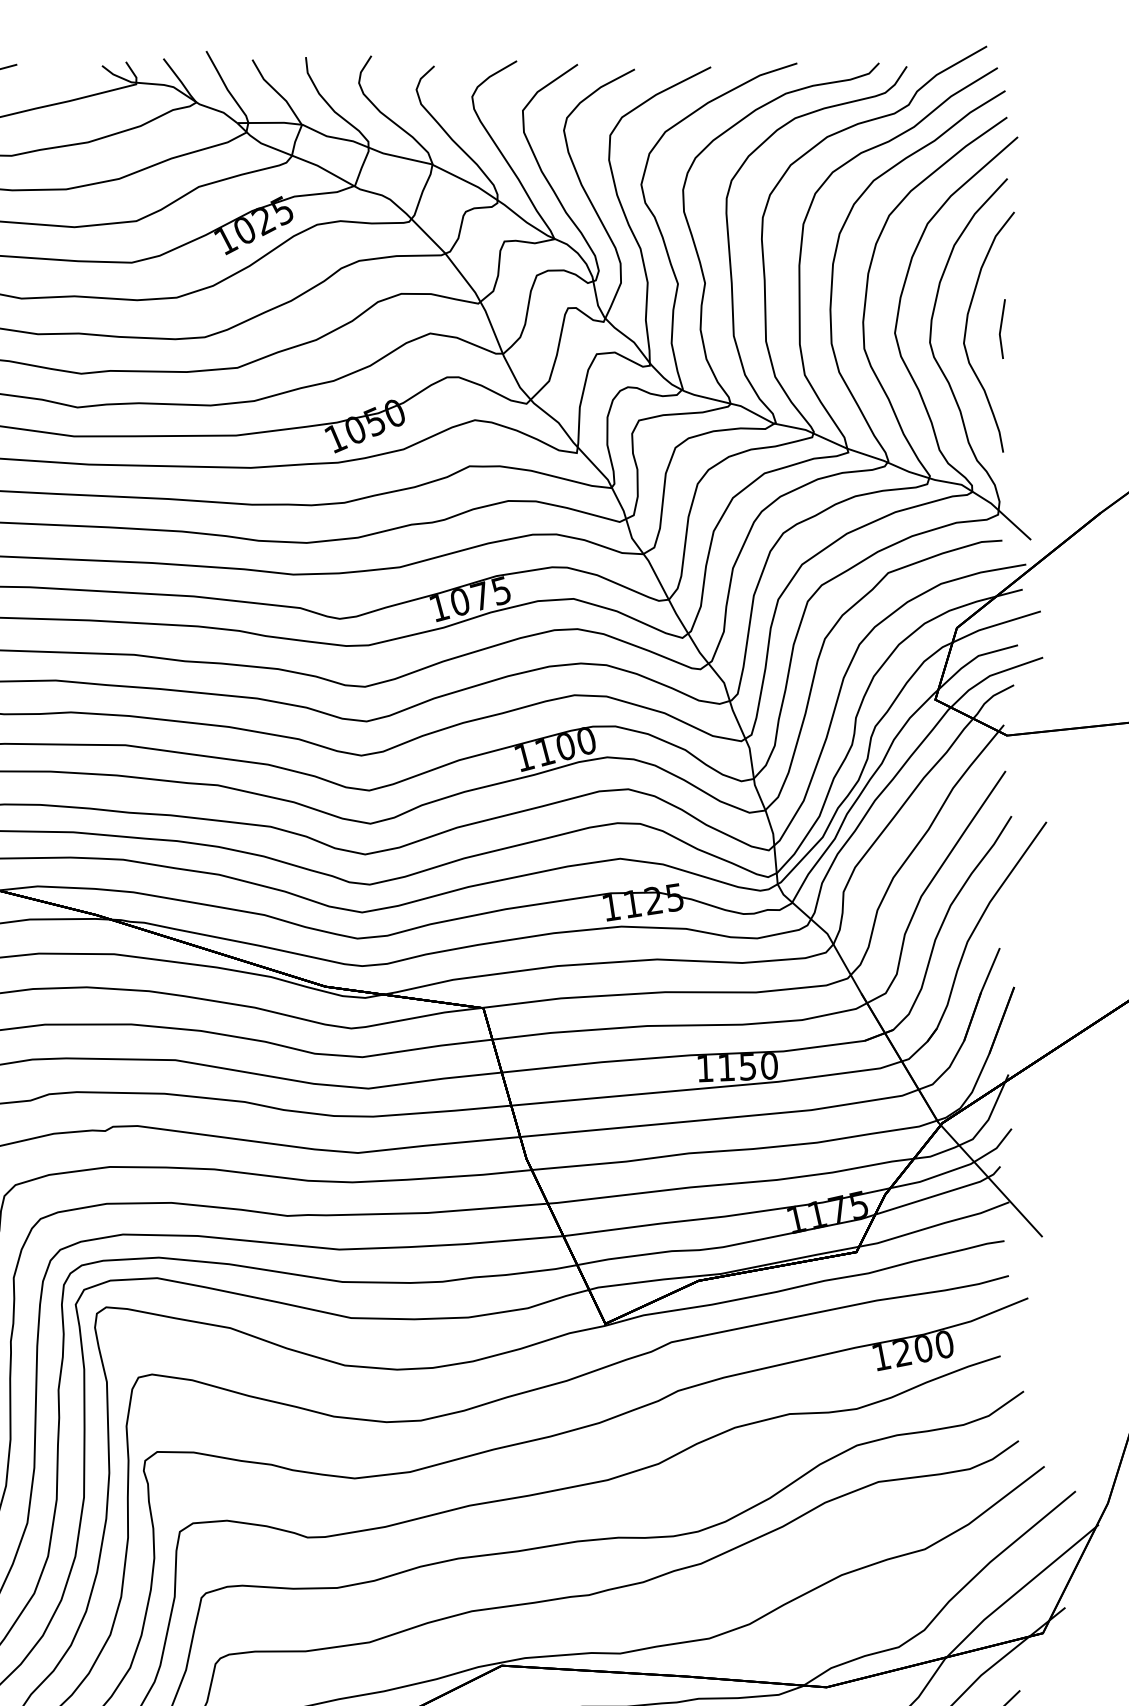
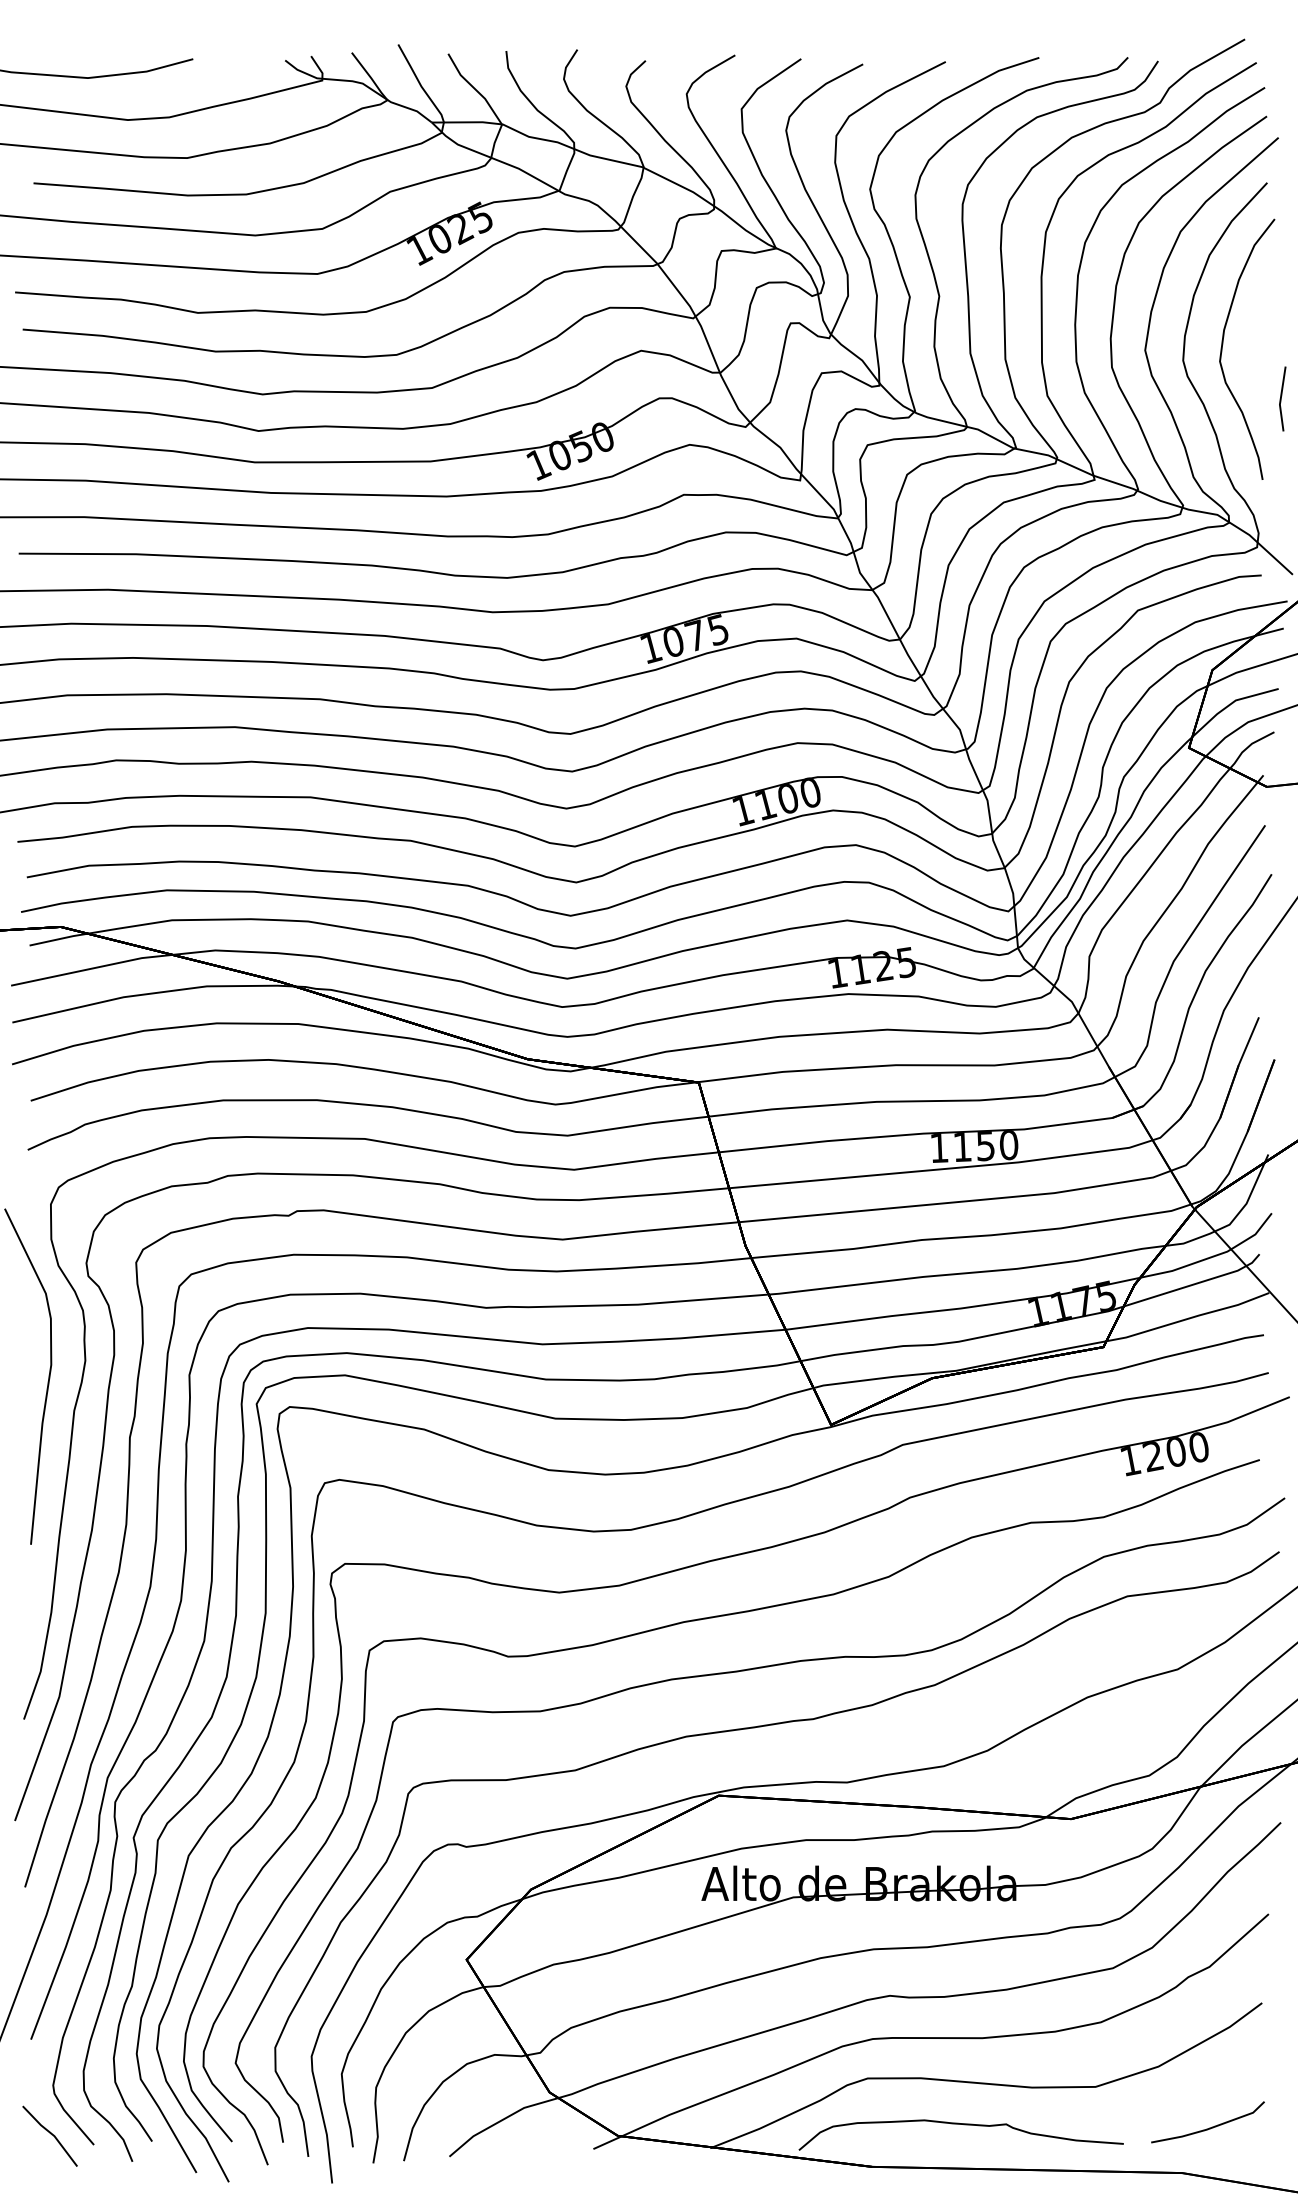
line: (1001, 328) -> (1281, 398), moved

